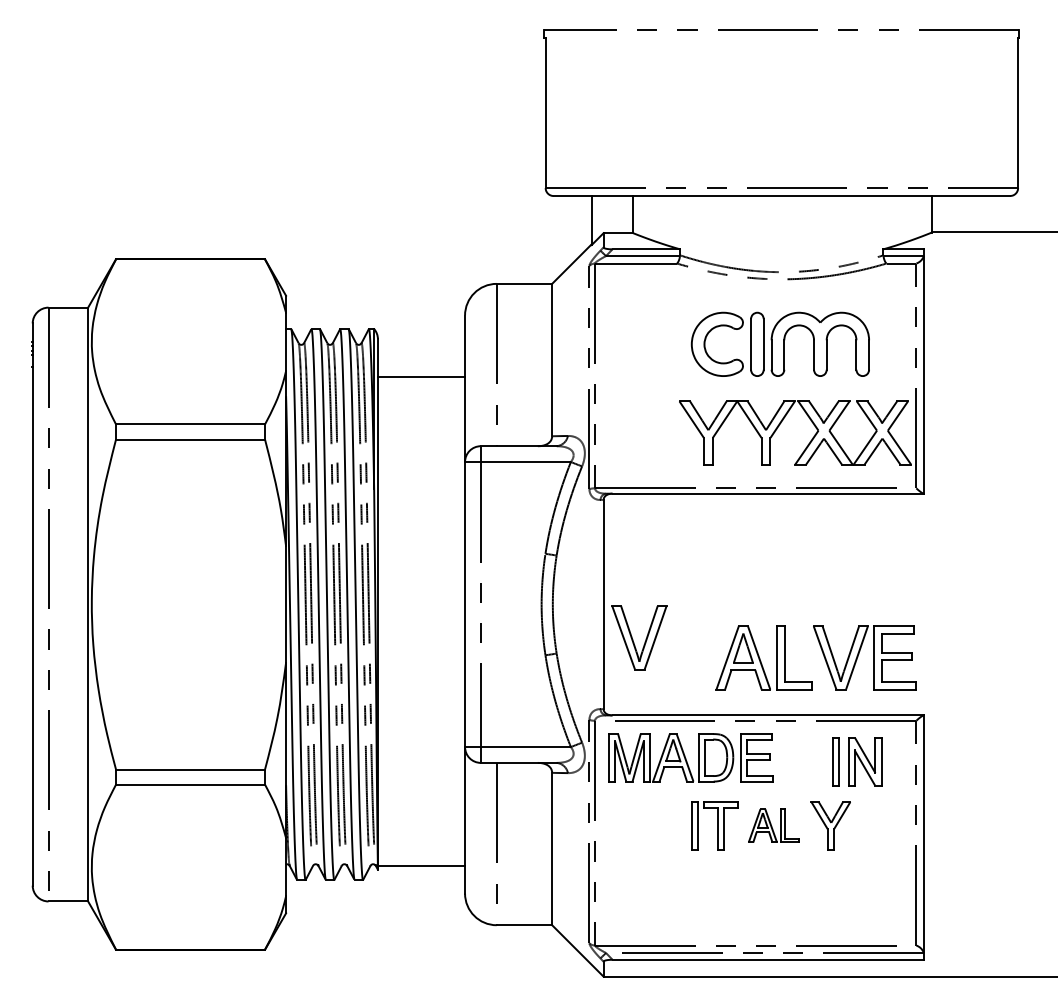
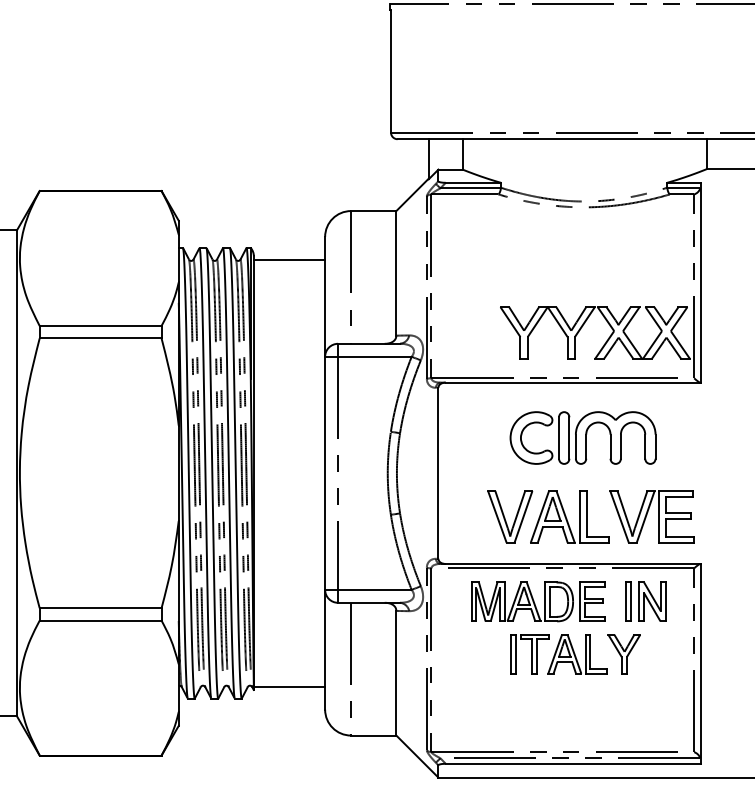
part: (779, 343) -> (582, 437), moved
line: (421, 377) -> (289, 259), moved
part: (645, 638) -> (515, 517), moved
part: (690, 757) -> (538, 601), moved
part: (773, 825) -> (577, 654), size x1.43

